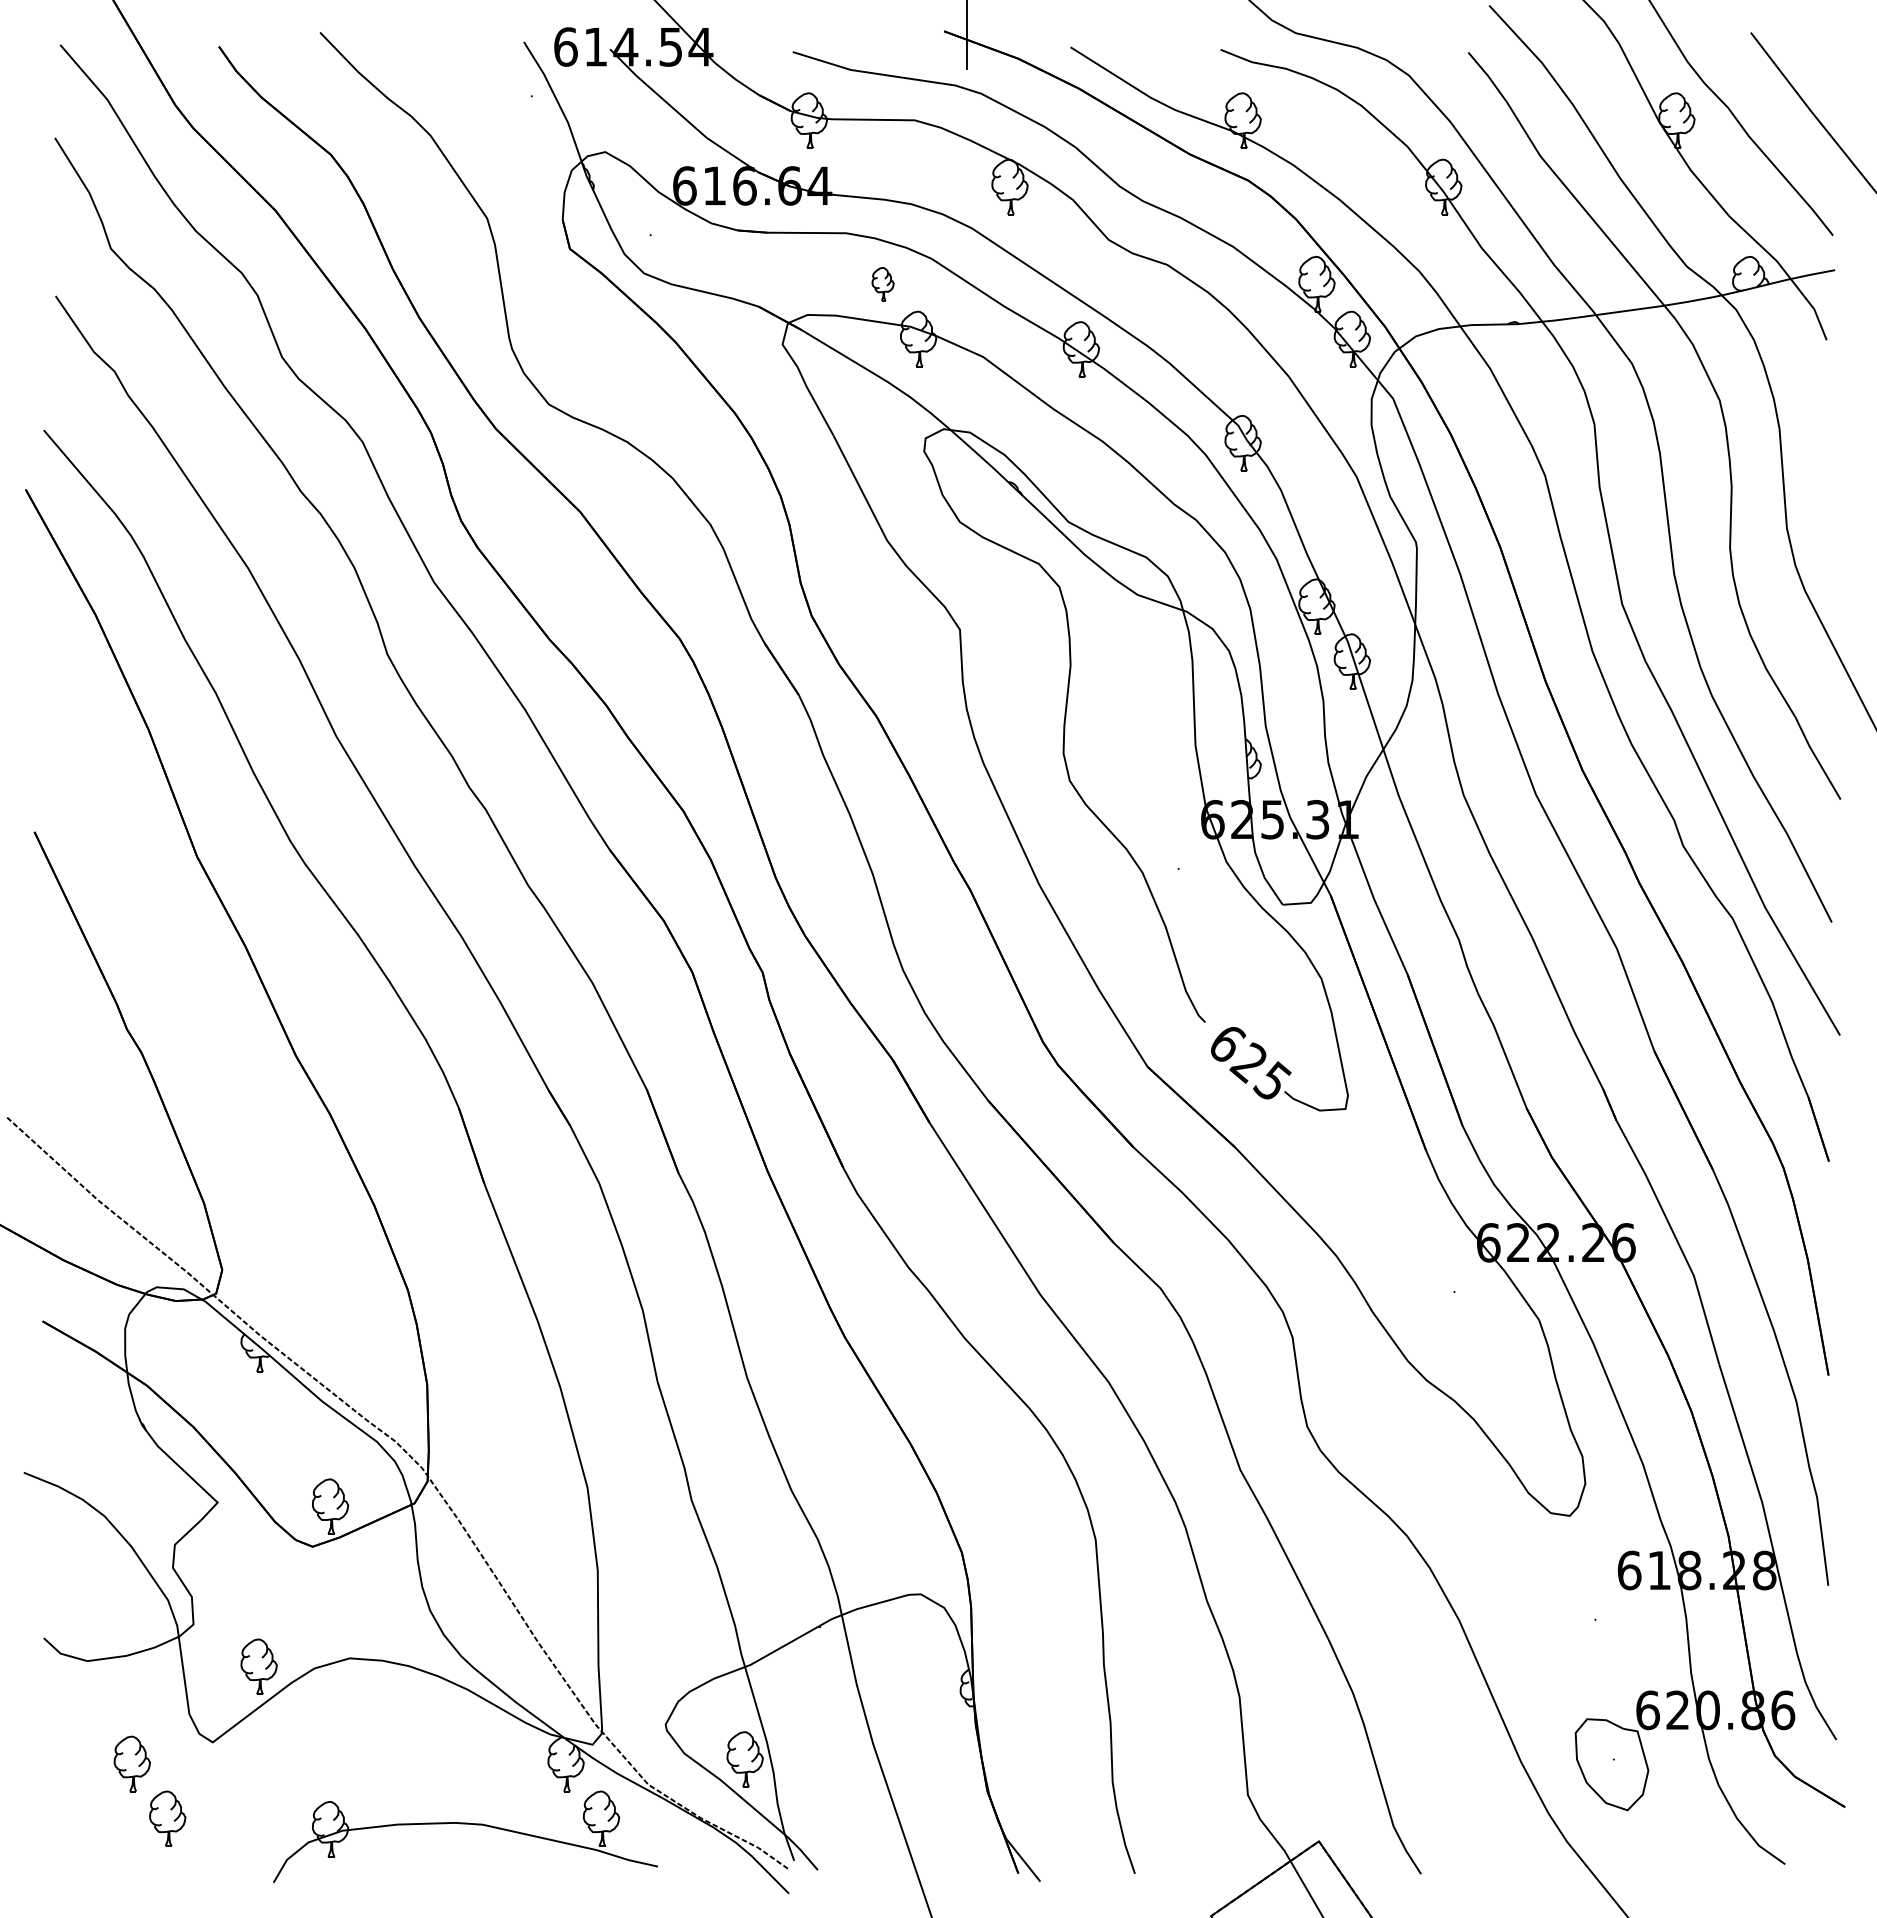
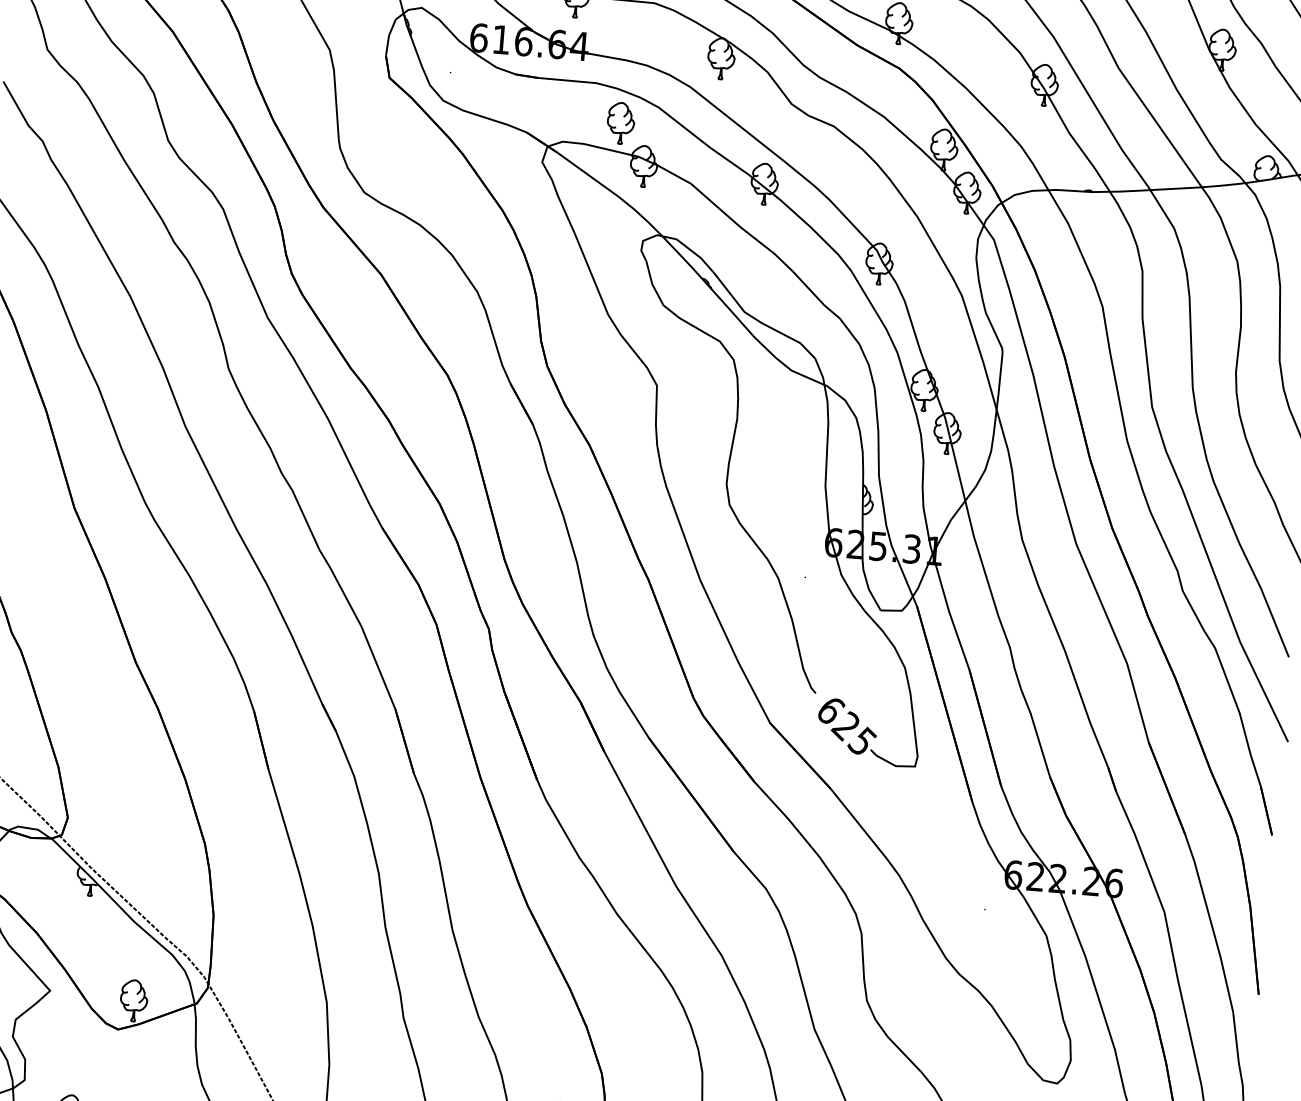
part: (882, 284) -> (620, 123), size x1.67

